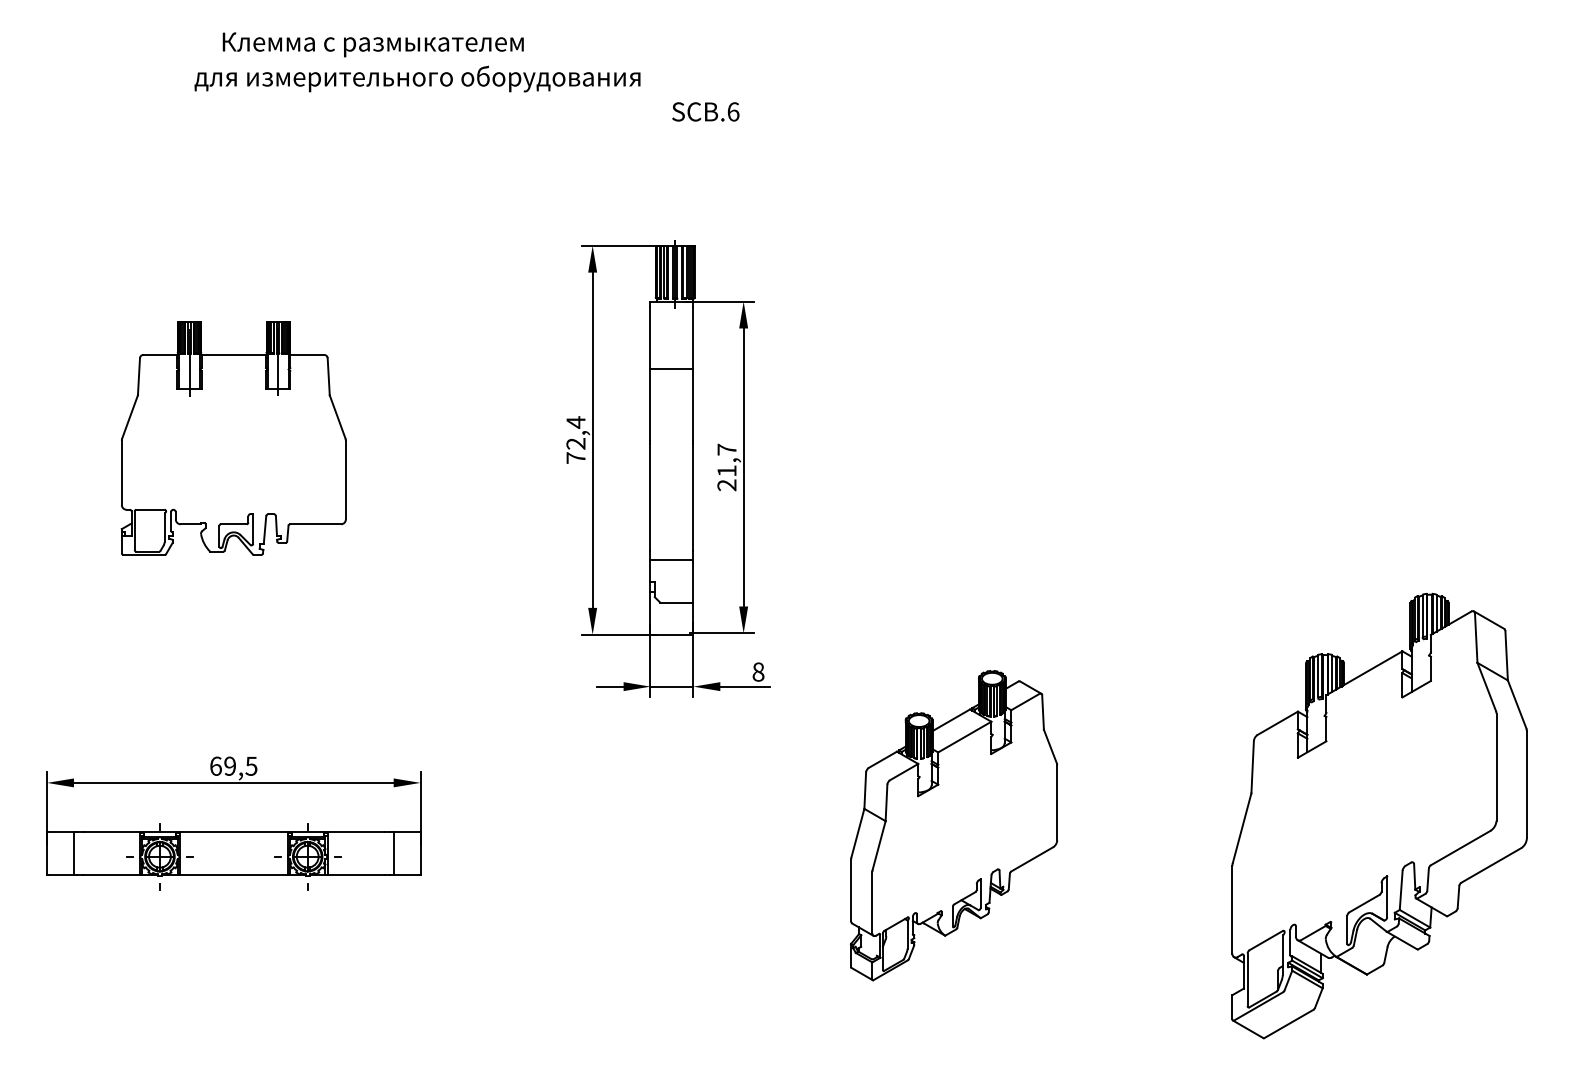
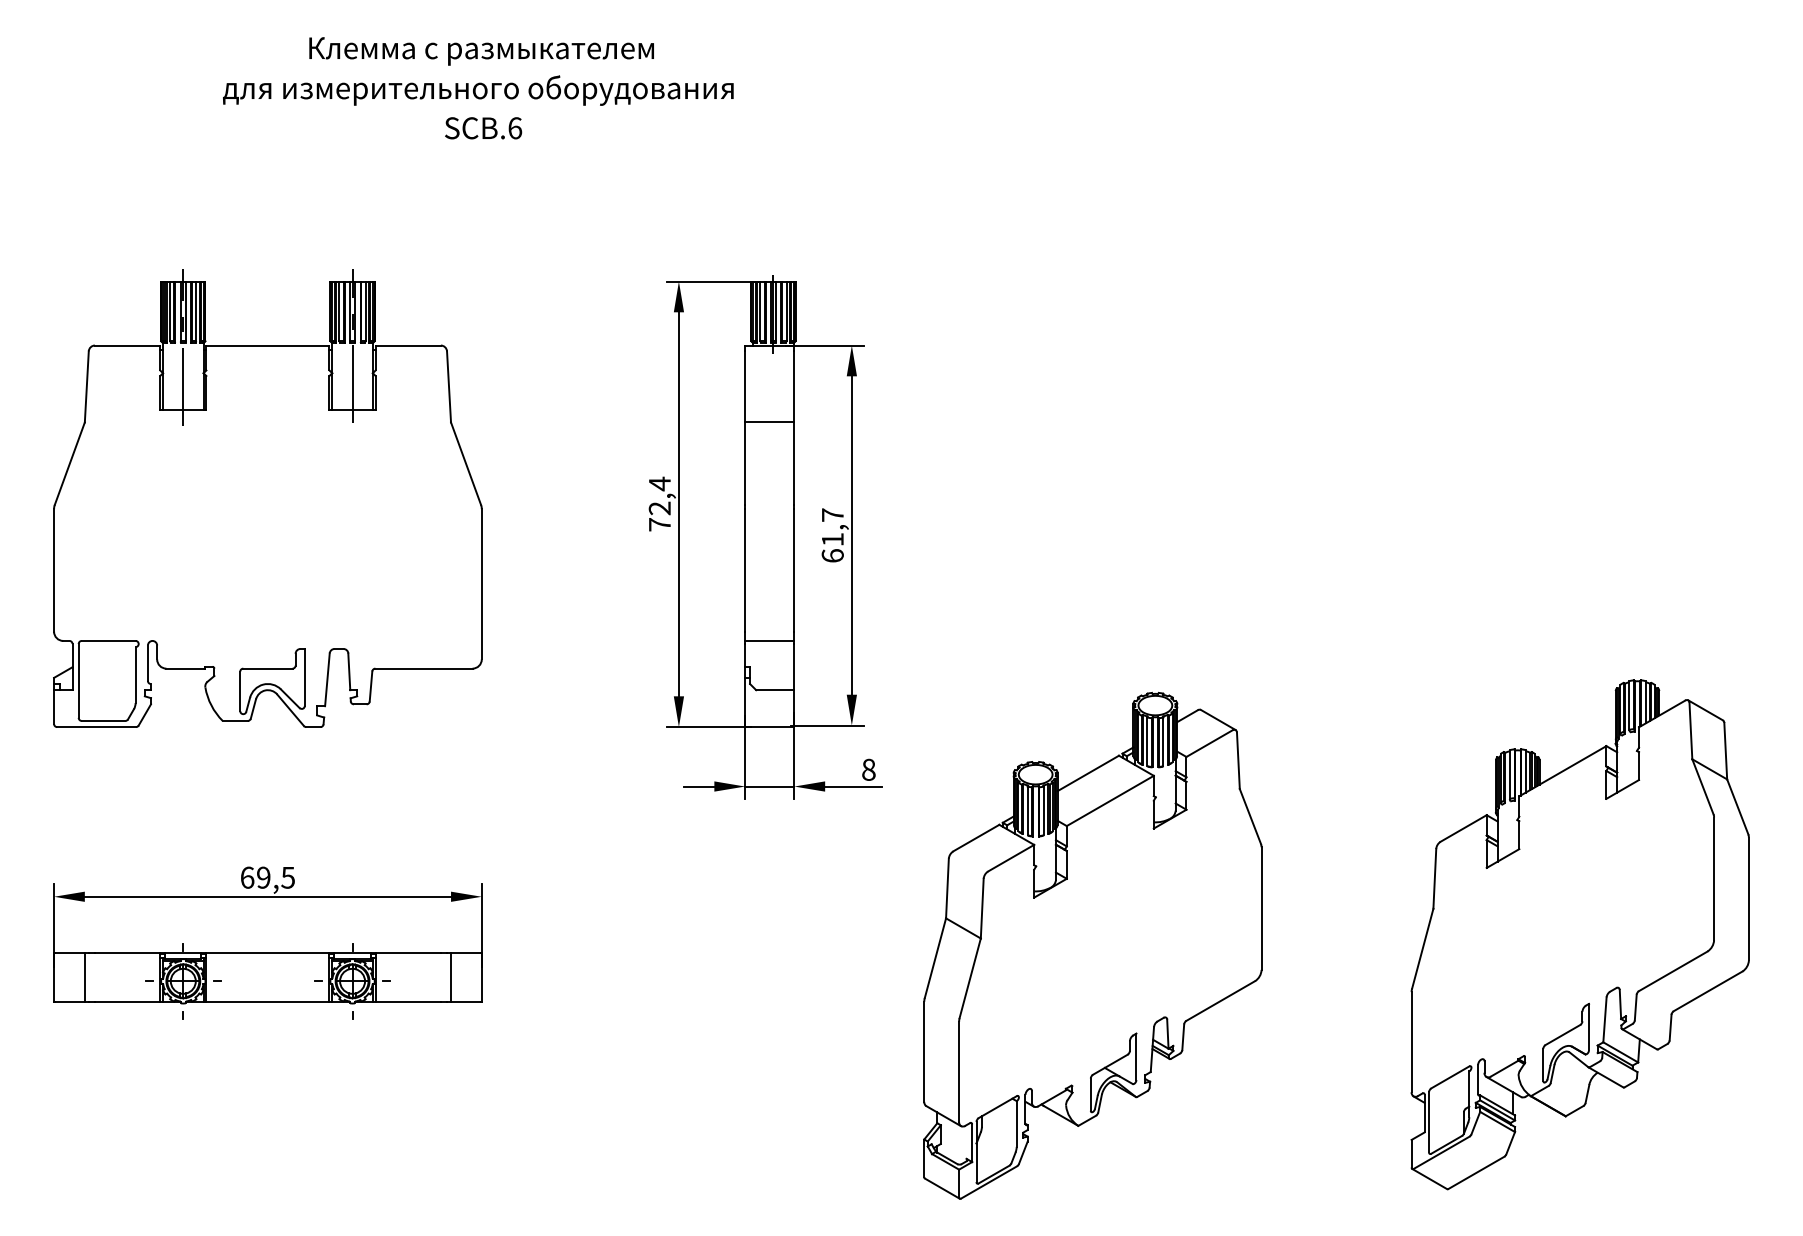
text: (373, 44) -> (481, 51), moved
text: (705, 112) -> (483, 128), moved
part: (233, 435) -> (267, 498), size x1.67
text: (726, 484) -> (832, 555), 21,7 -> 61,7
part: (953, 825) -> (1092, 945), size x1.43

